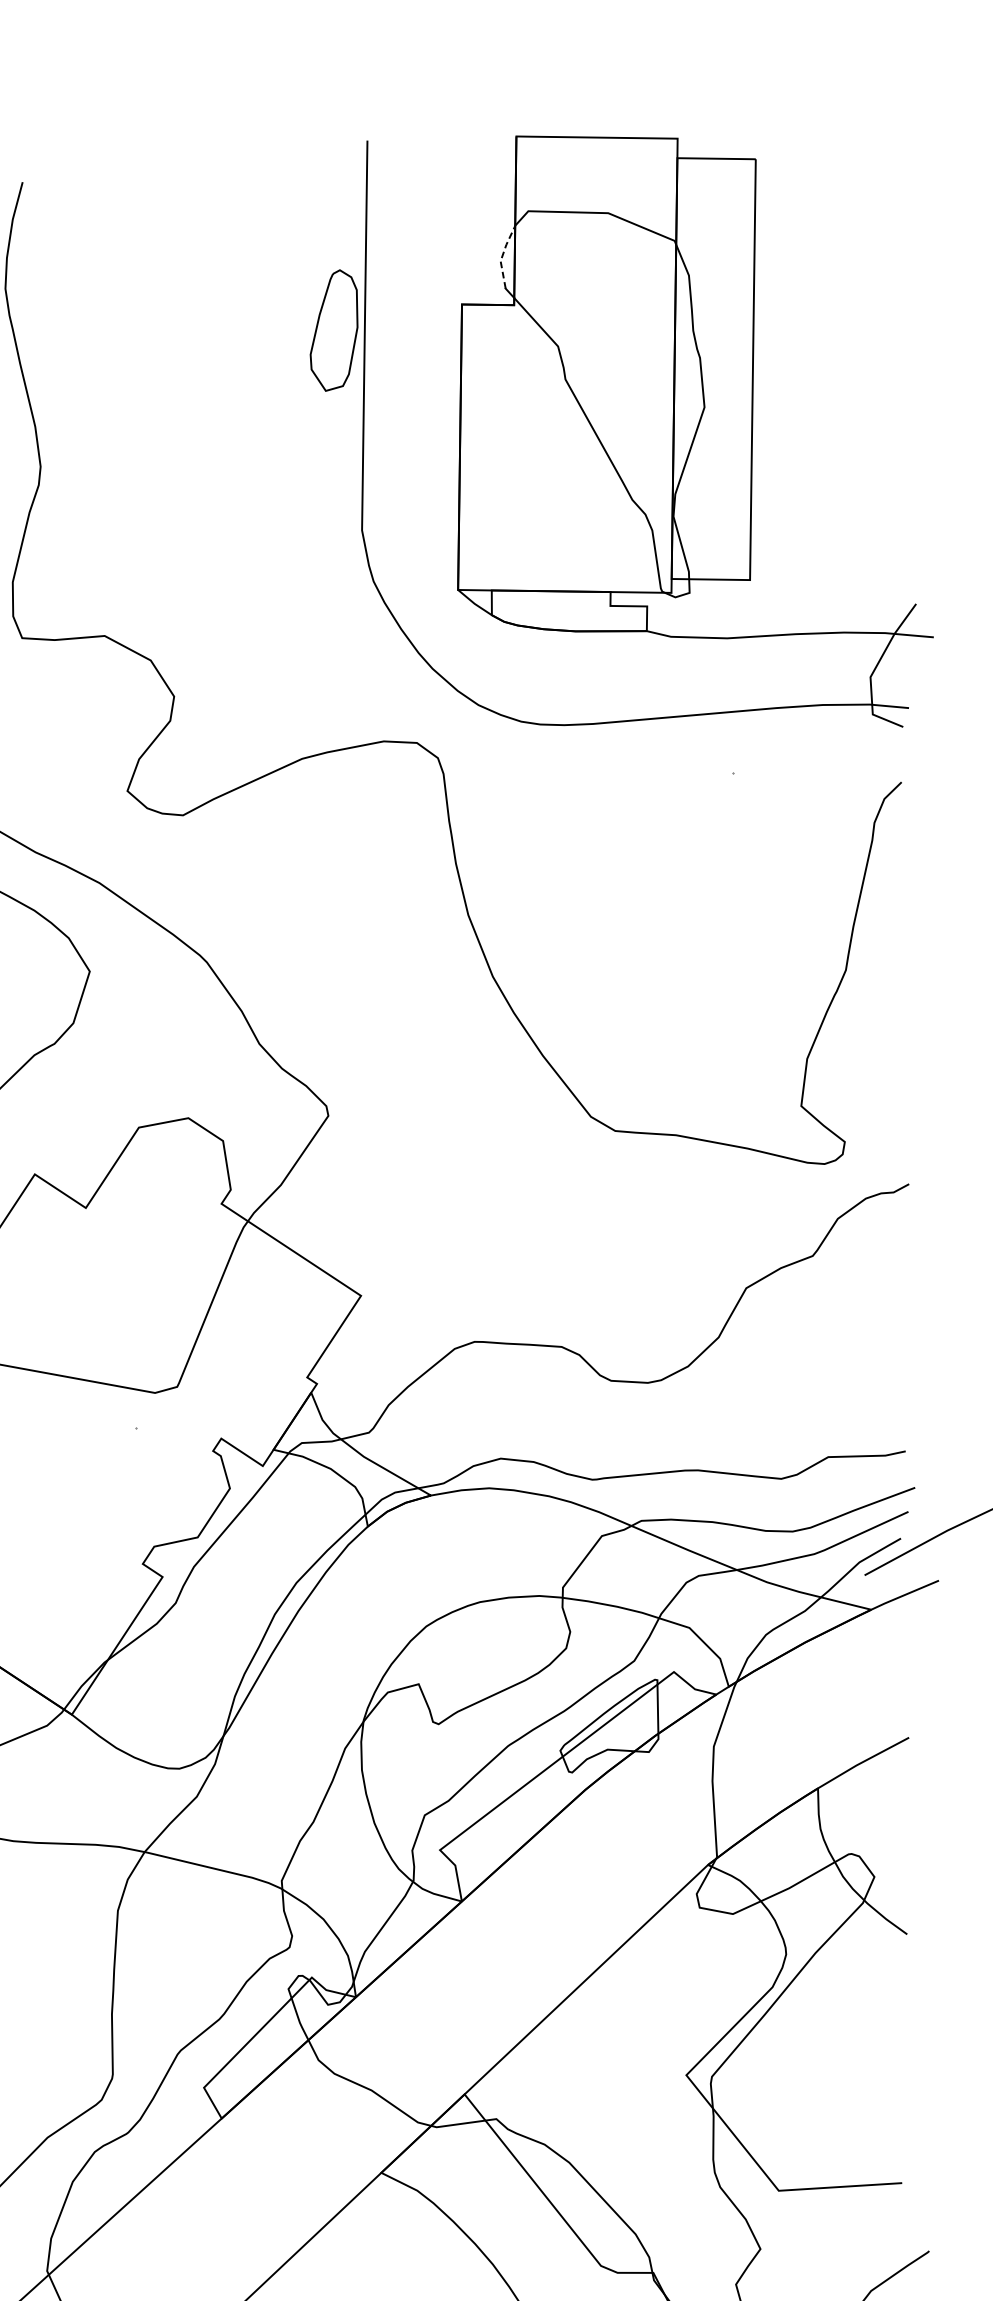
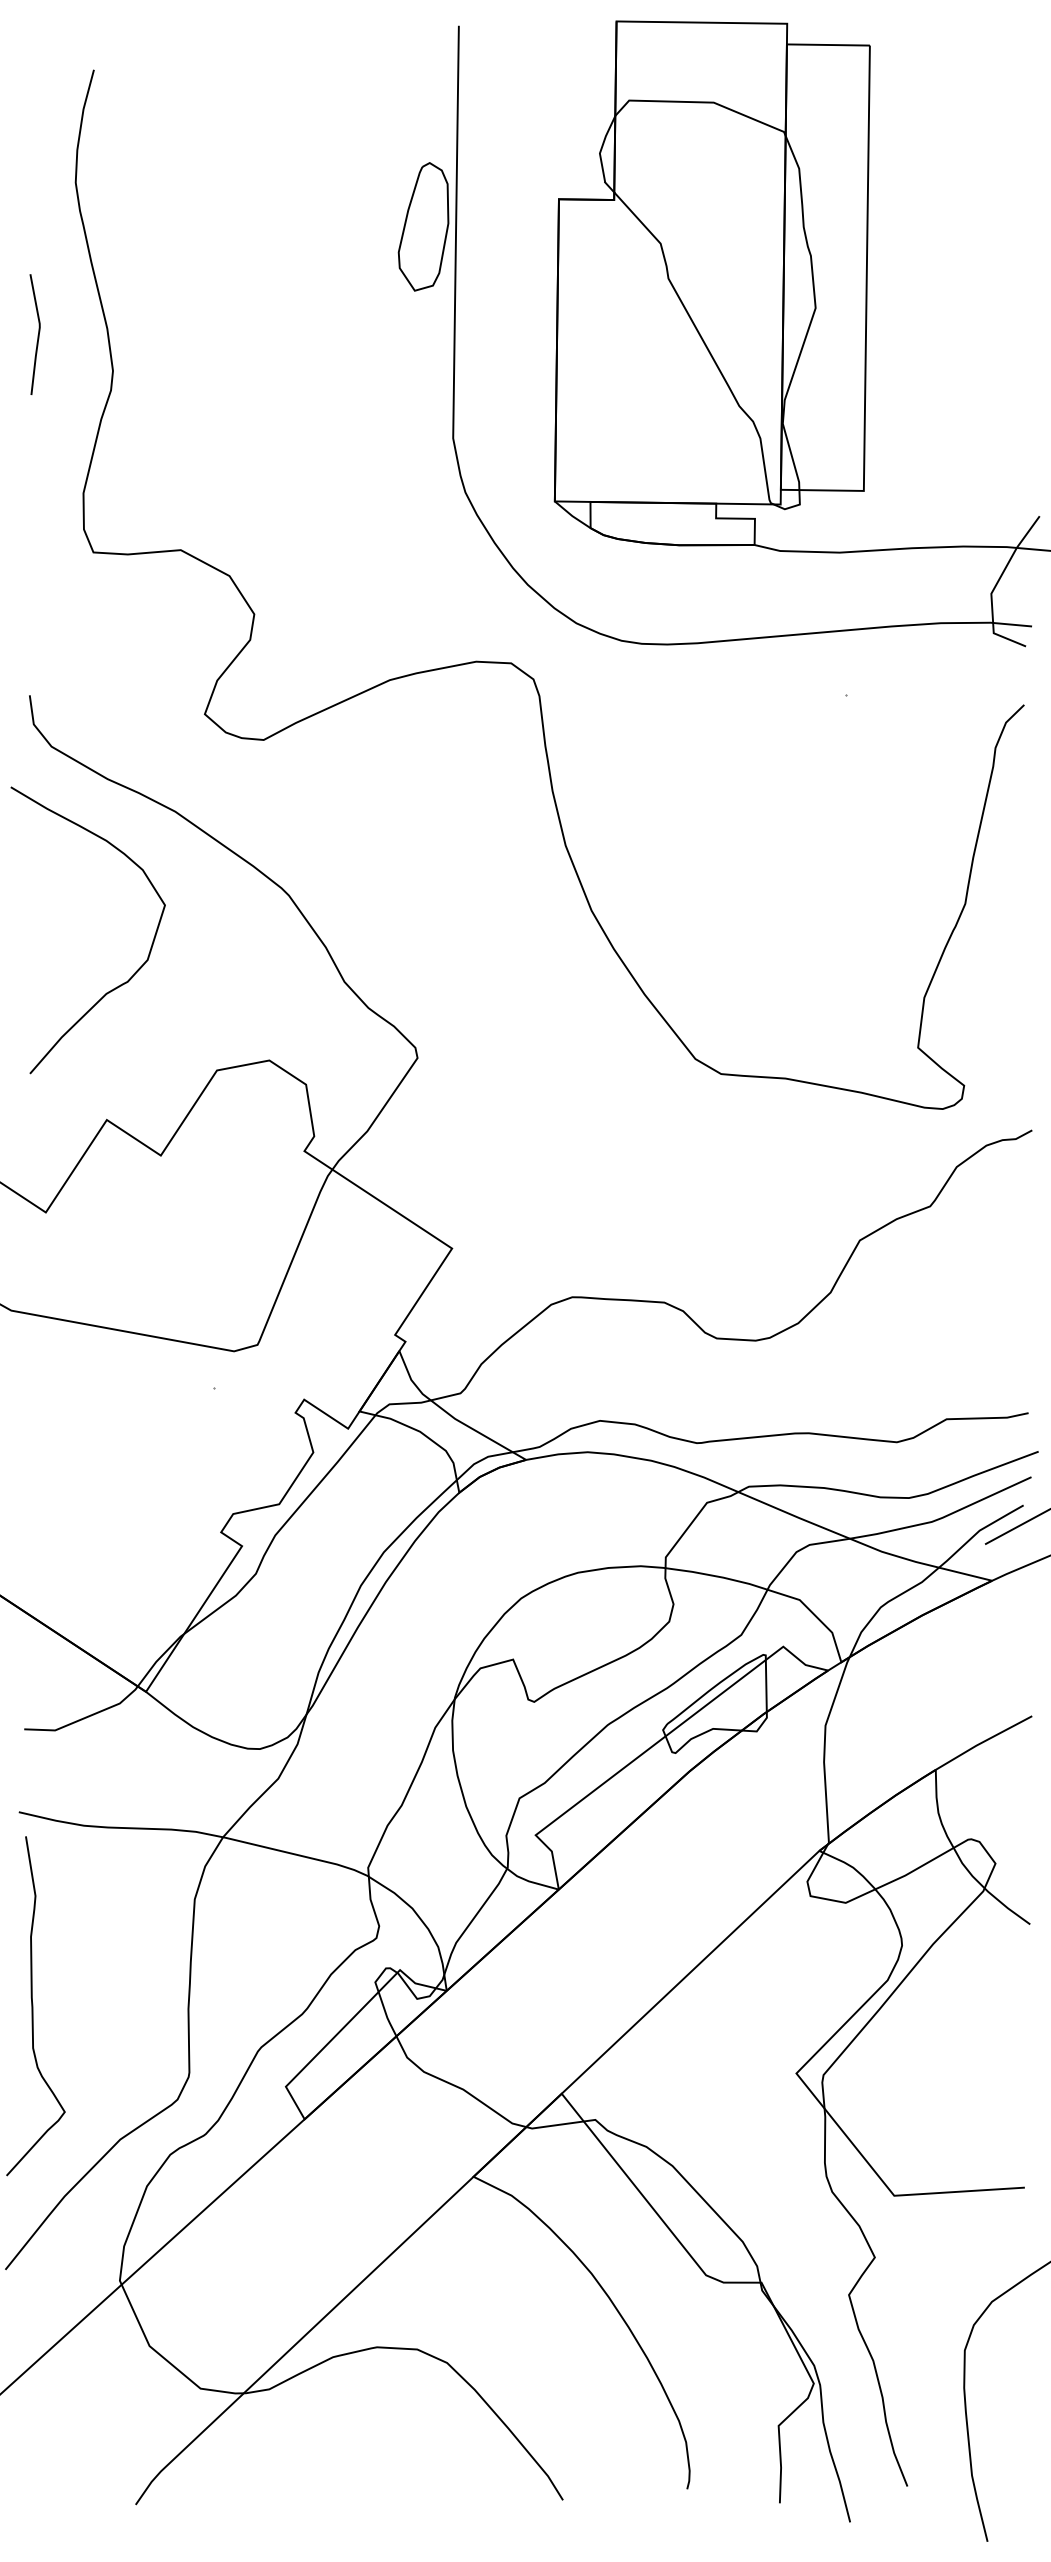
line: (502, 256) -> (601, 148), dashed -> solid

